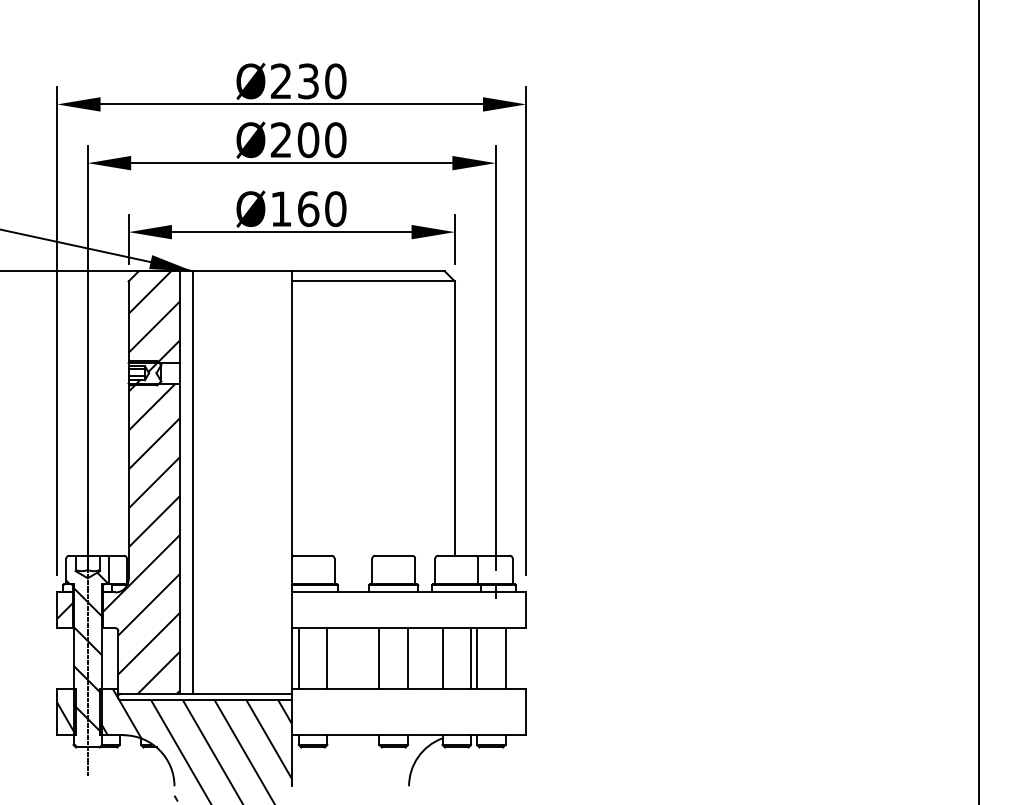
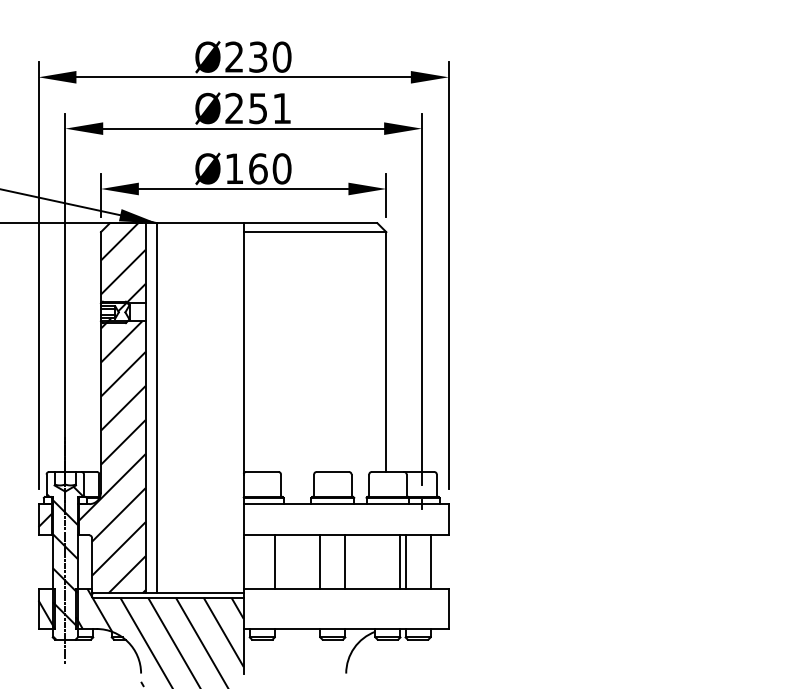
text: (321, 140) -> (269, 108), Ø200 -> Ø251
line: (298, 658) -> (249, 561), removed
line: (442, 658) -> (375, 561), removed

